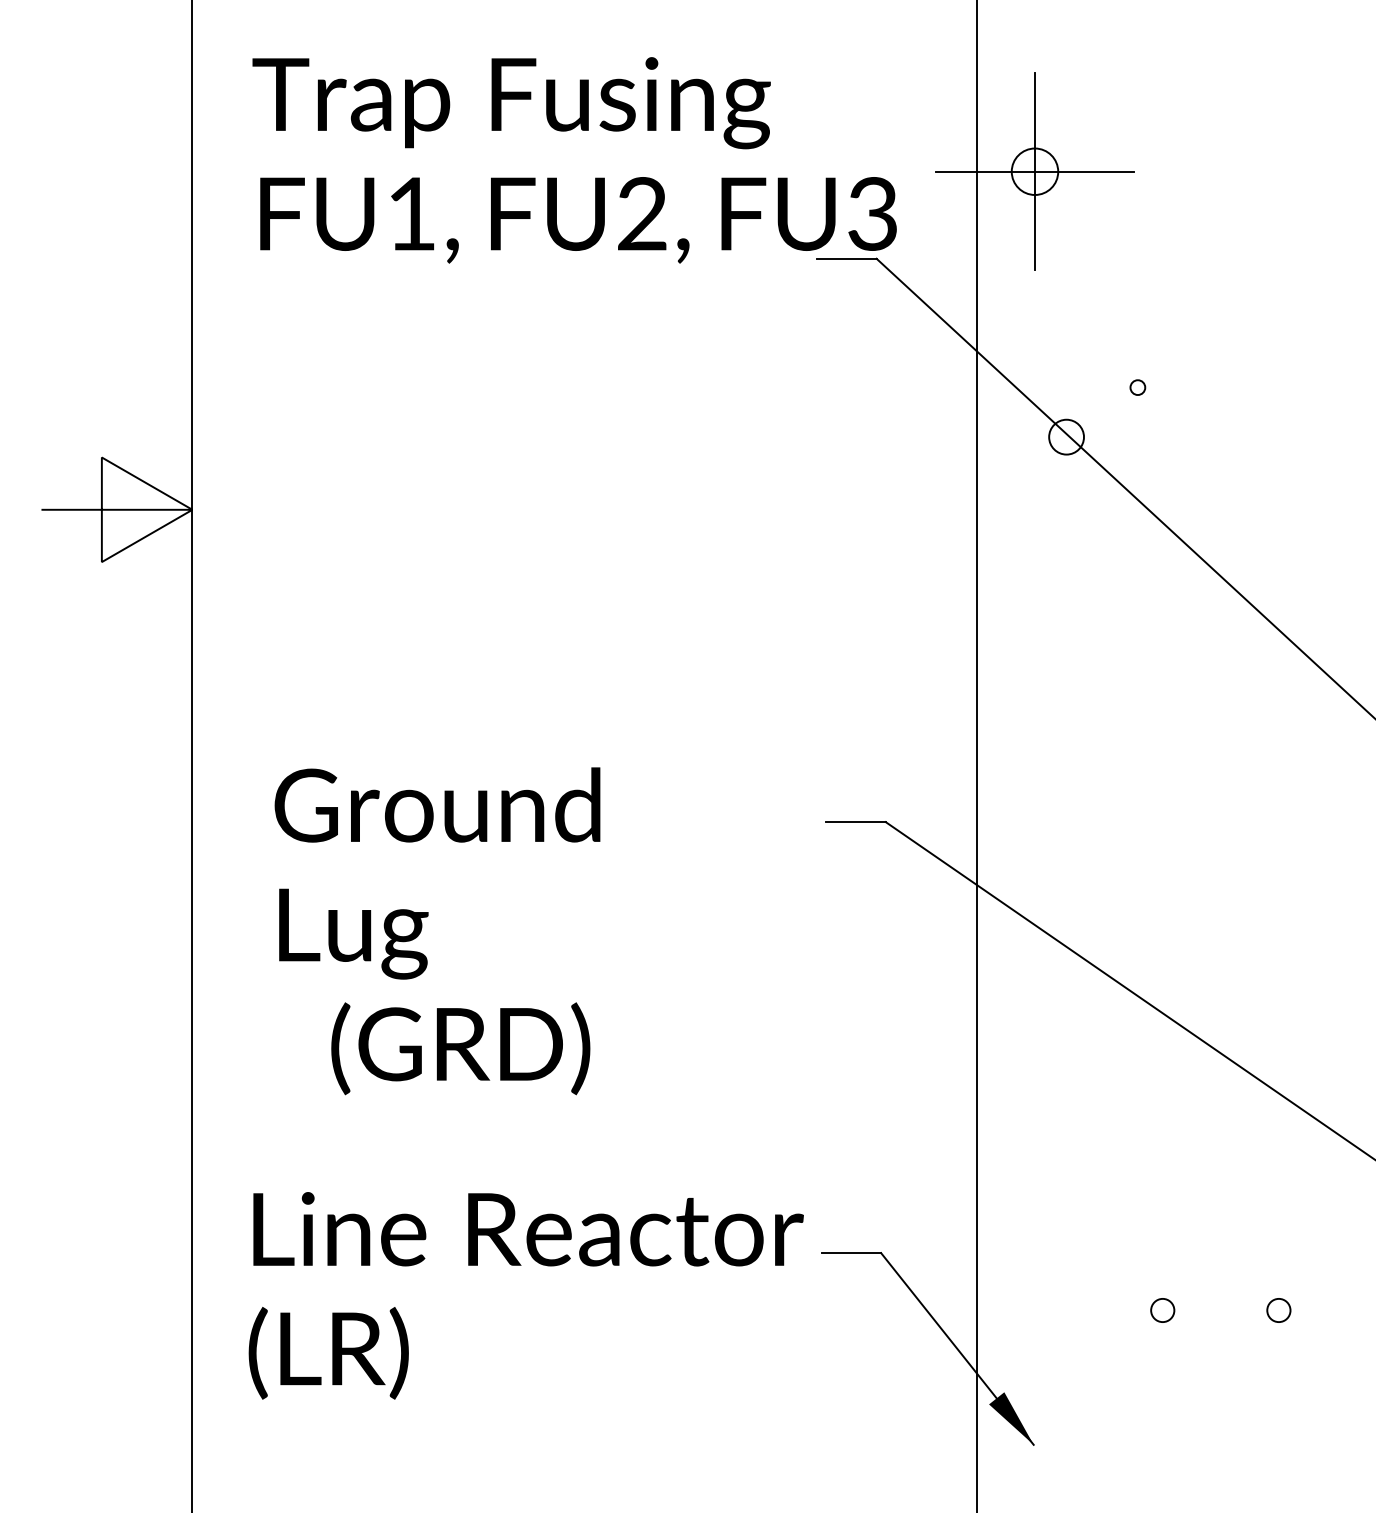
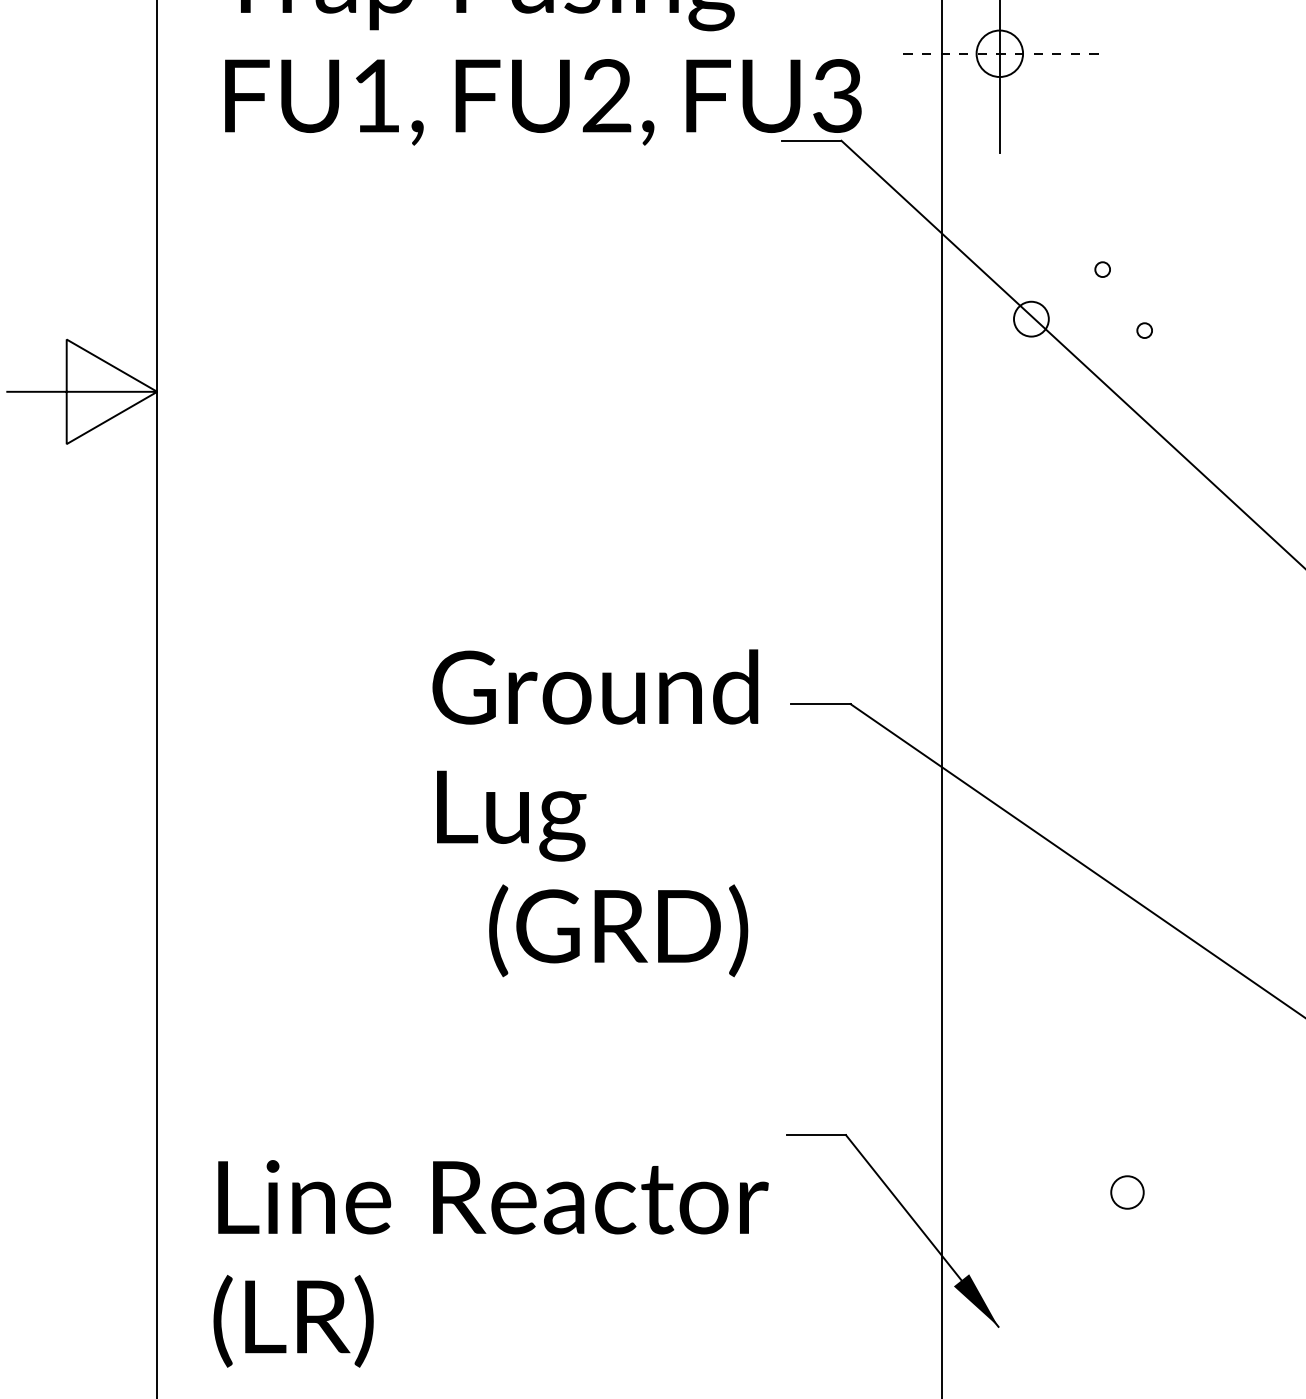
line: (1034, 171) -> (999, 53), solid -> dashed
circle: (1179, 448) -> (1144, 330), added
text: (437, 931) -> (595, 813), moved
text: (525, 1295) -> (490, 1263), moved
circle: (1162, 1310) -> (1127, 1192), size x1.4
circle: (1278, 1310) -> (1243, 1192), removed

